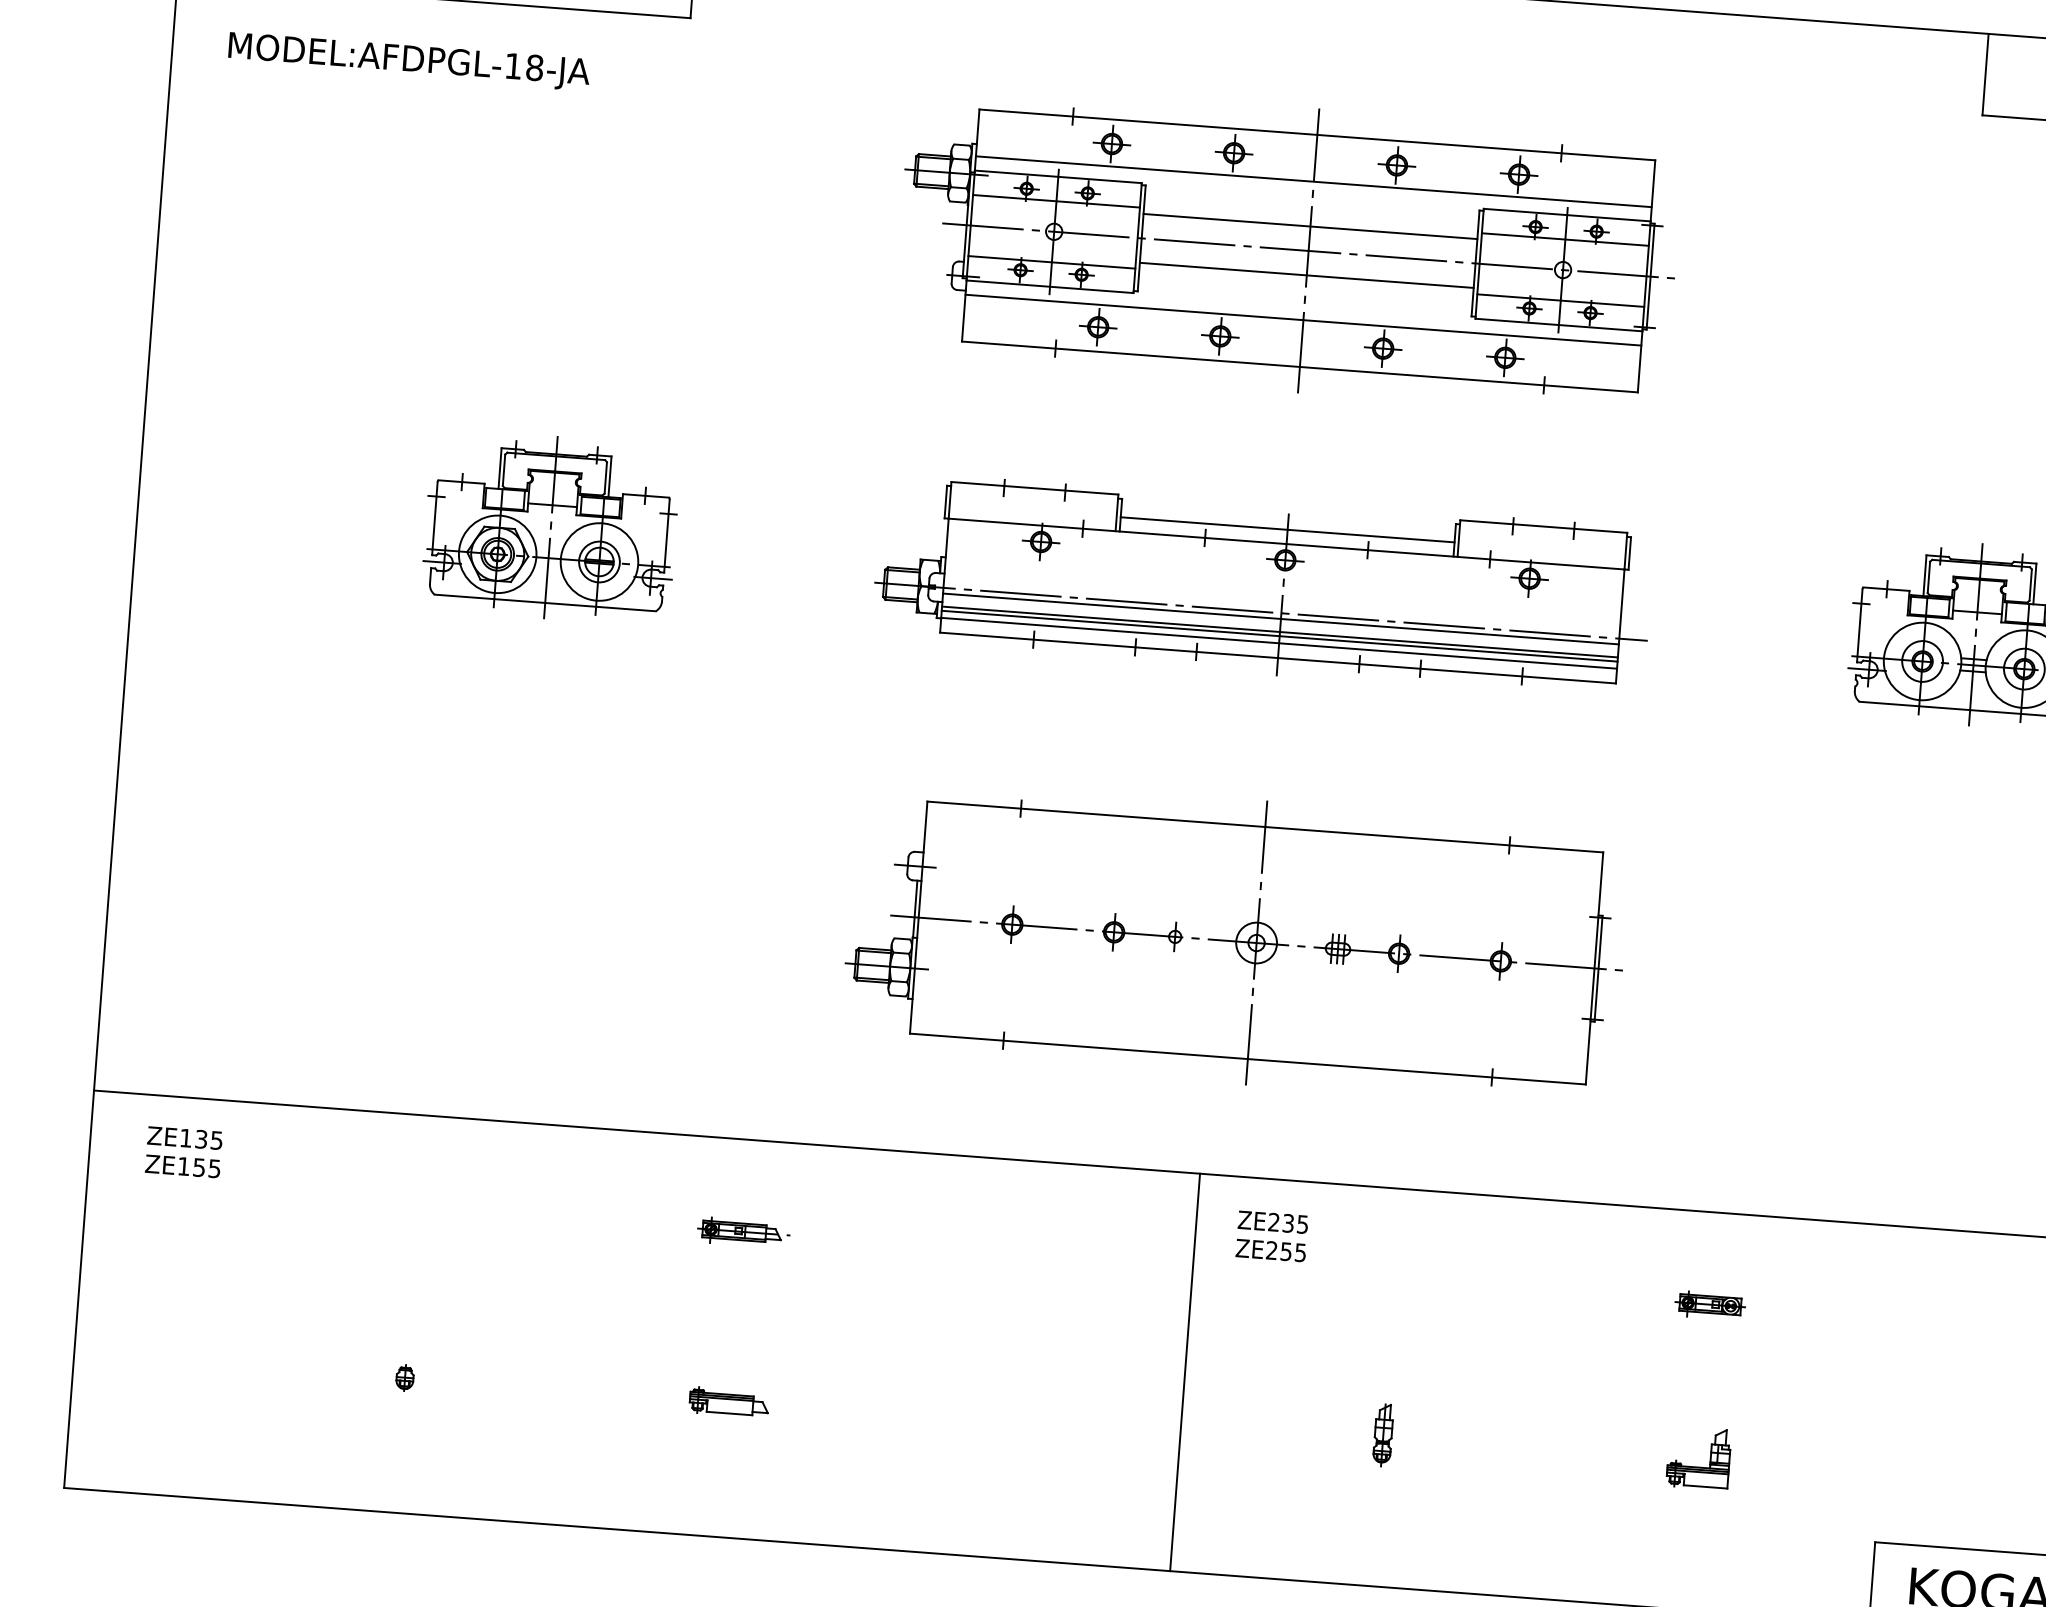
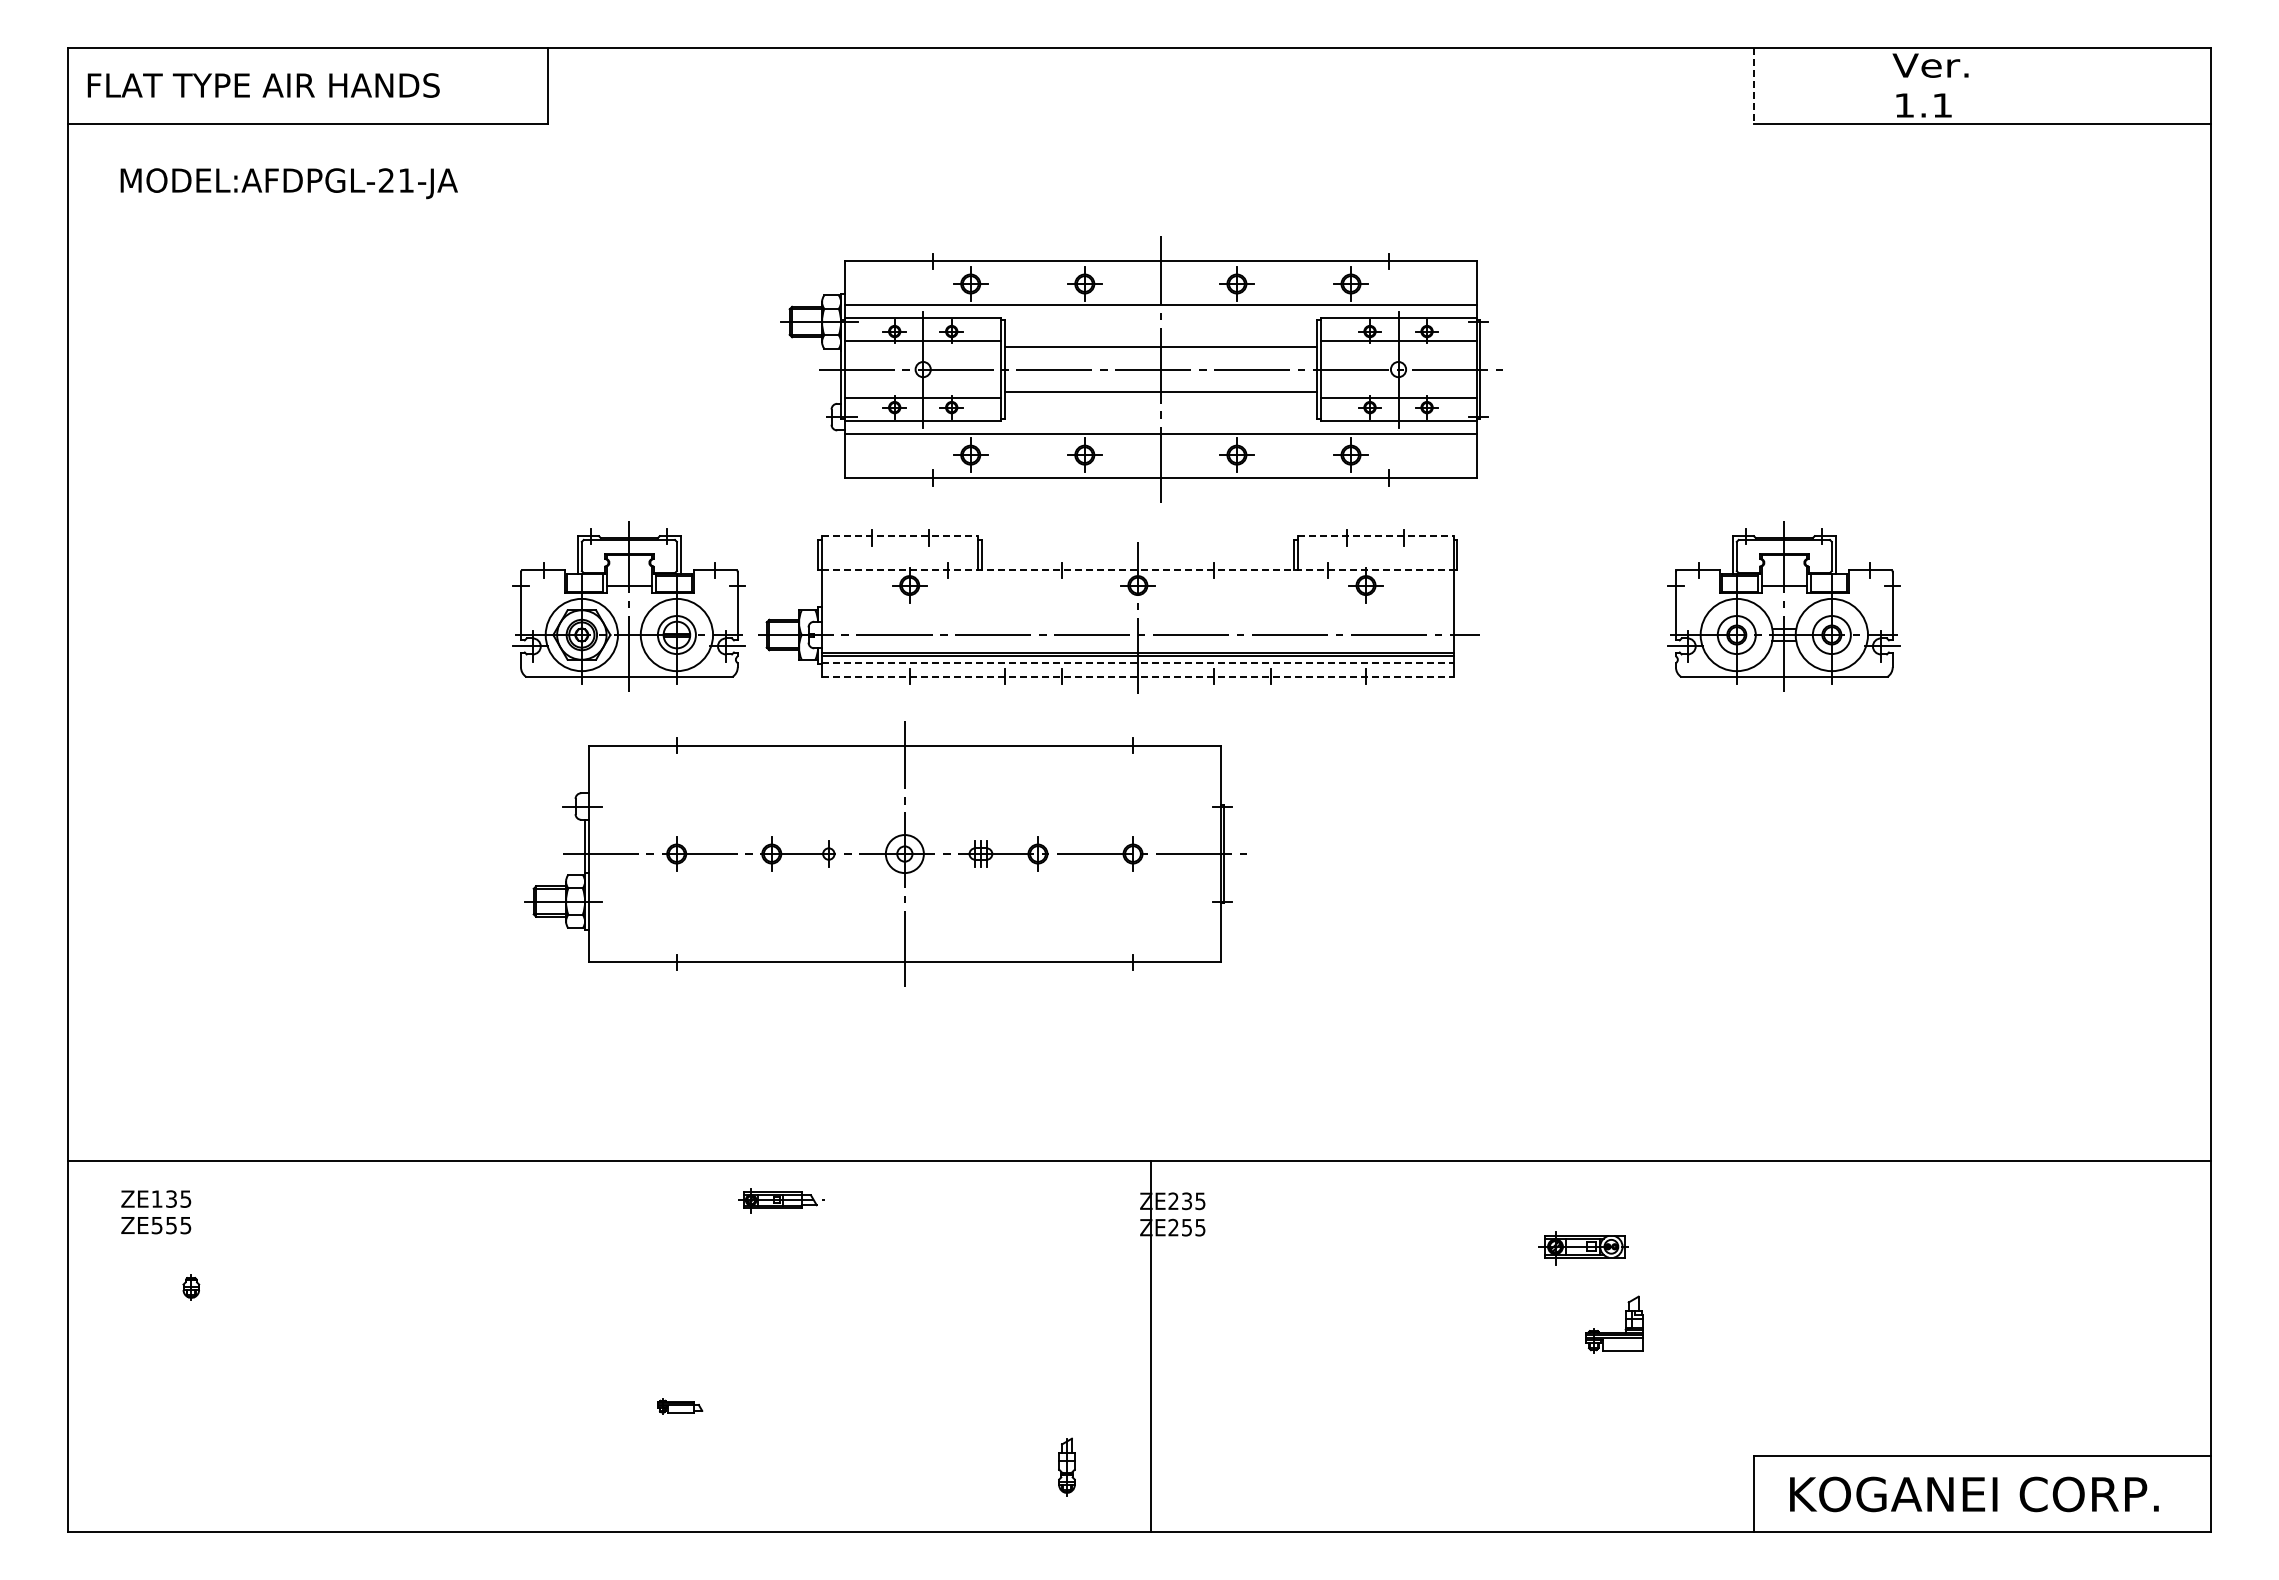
text: (524, 66) -> (396, 180), MODEL:AFDPGL-18-JA -> MODEL:AFDPGL-21-JA
line: (1985, 75) -> (1754, 86), solid -> dashed
part: (1287, 249) -> (1141, 369), moved
line: (1035, 488) -> (900, 536), solid -> dashed
line: (1543, 526) -> (1375, 536), solid -> dashed
part: (549, 527) -> (628, 606), moved
line: (1287, 530) -> (1137, 557), removed
line: (1286, 544) -> (1137, 570), solid -> dashed
line: (1280, 619) -> (1137, 640), removed
line: (1278, 643) -> (1137, 663), solid -> dashed
line: (1277, 657) -> (1137, 676), solid -> dashed
part: (1235, 940) -> (885, 853), moved
text: (183, 1166) -> (156, 1225), ZE155 -> ZE555
part: (743, 1232) -> (781, 1200), moved
part: (1710, 1305) -> (1584, 1248), size x1.4
line: (1185, 1372) -> (1151, 1346), moved
part: (405, 1377) -> (191, 1287), moved
part: (729, 1402) -> (680, 1406), size x0.6
part: (1382, 1434) -> (1066, 1466), moved
part: (1698, 1466) -> (1614, 1332), moved

